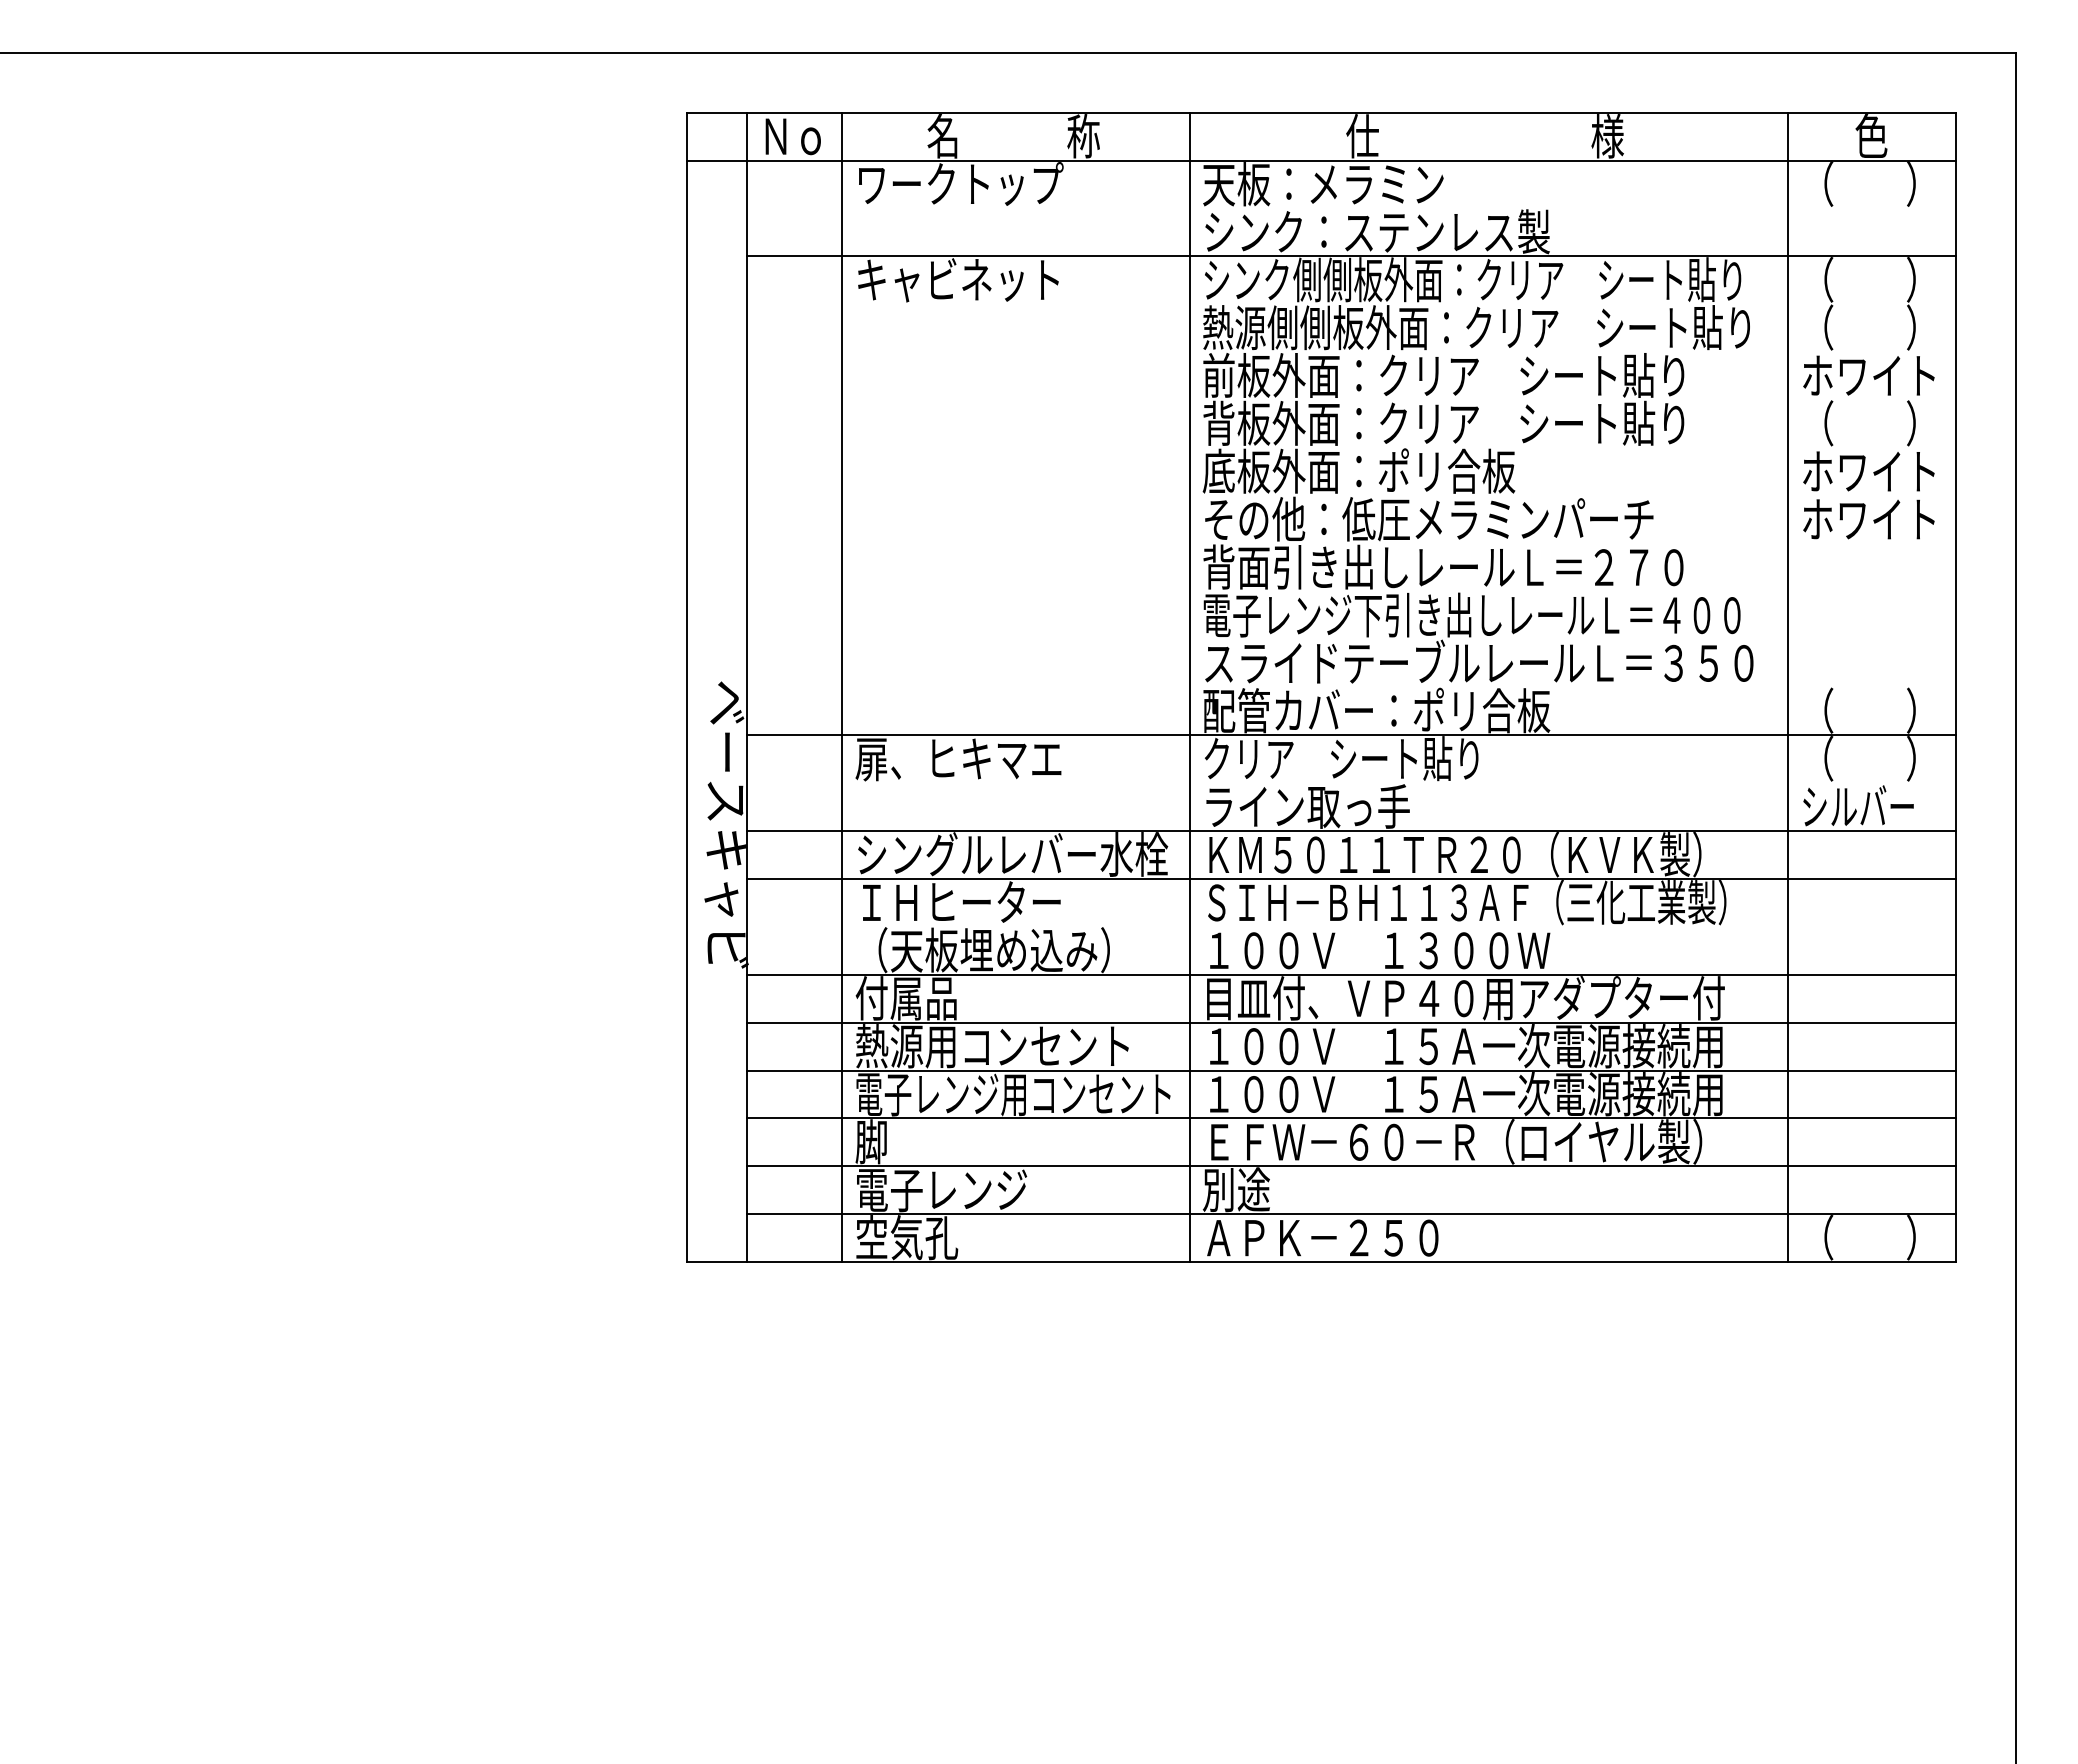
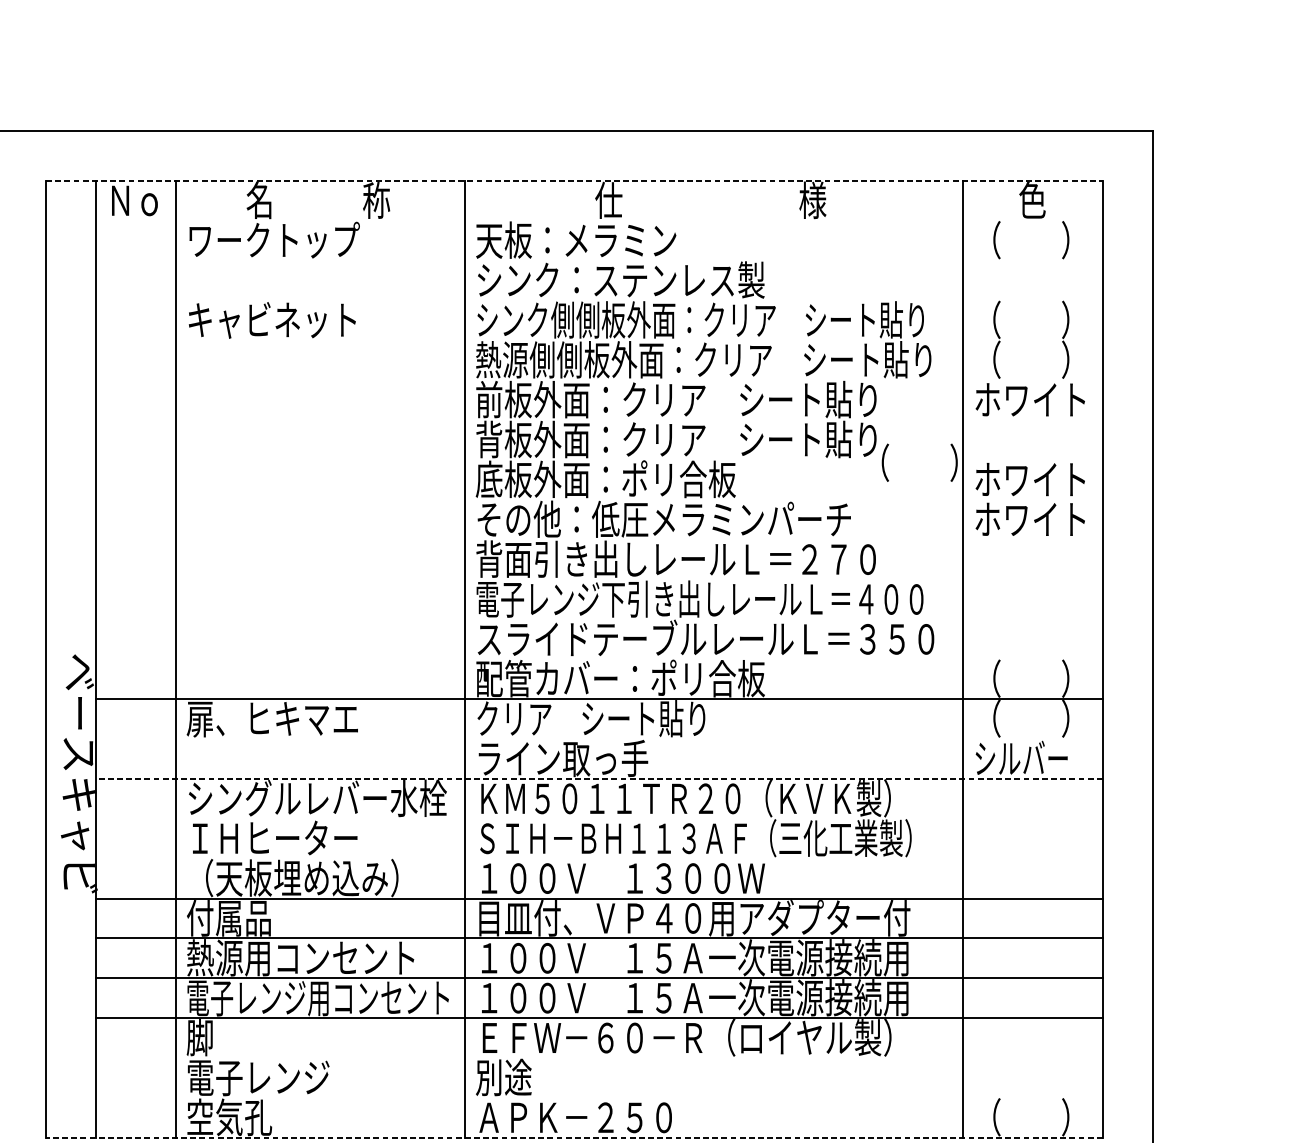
line: (1321, 112) -> (574, 180), solid -> dashed
line: (1320, 160) -> (573, 220), removed
line: (1350, 256) -> (598, 300), removed
text: (1869, 423) -> (919, 462), moved
line: (1351, 831) -> (599, 779), solid -> dashed
line: (1350, 879) -> (598, 819), removed
line: (1350, 1166) -> (598, 1058), removed
line: (1350, 1214) -> (598, 1098), removed
line: (1321, 1262) -> (574, 1138), solid -> dashed

